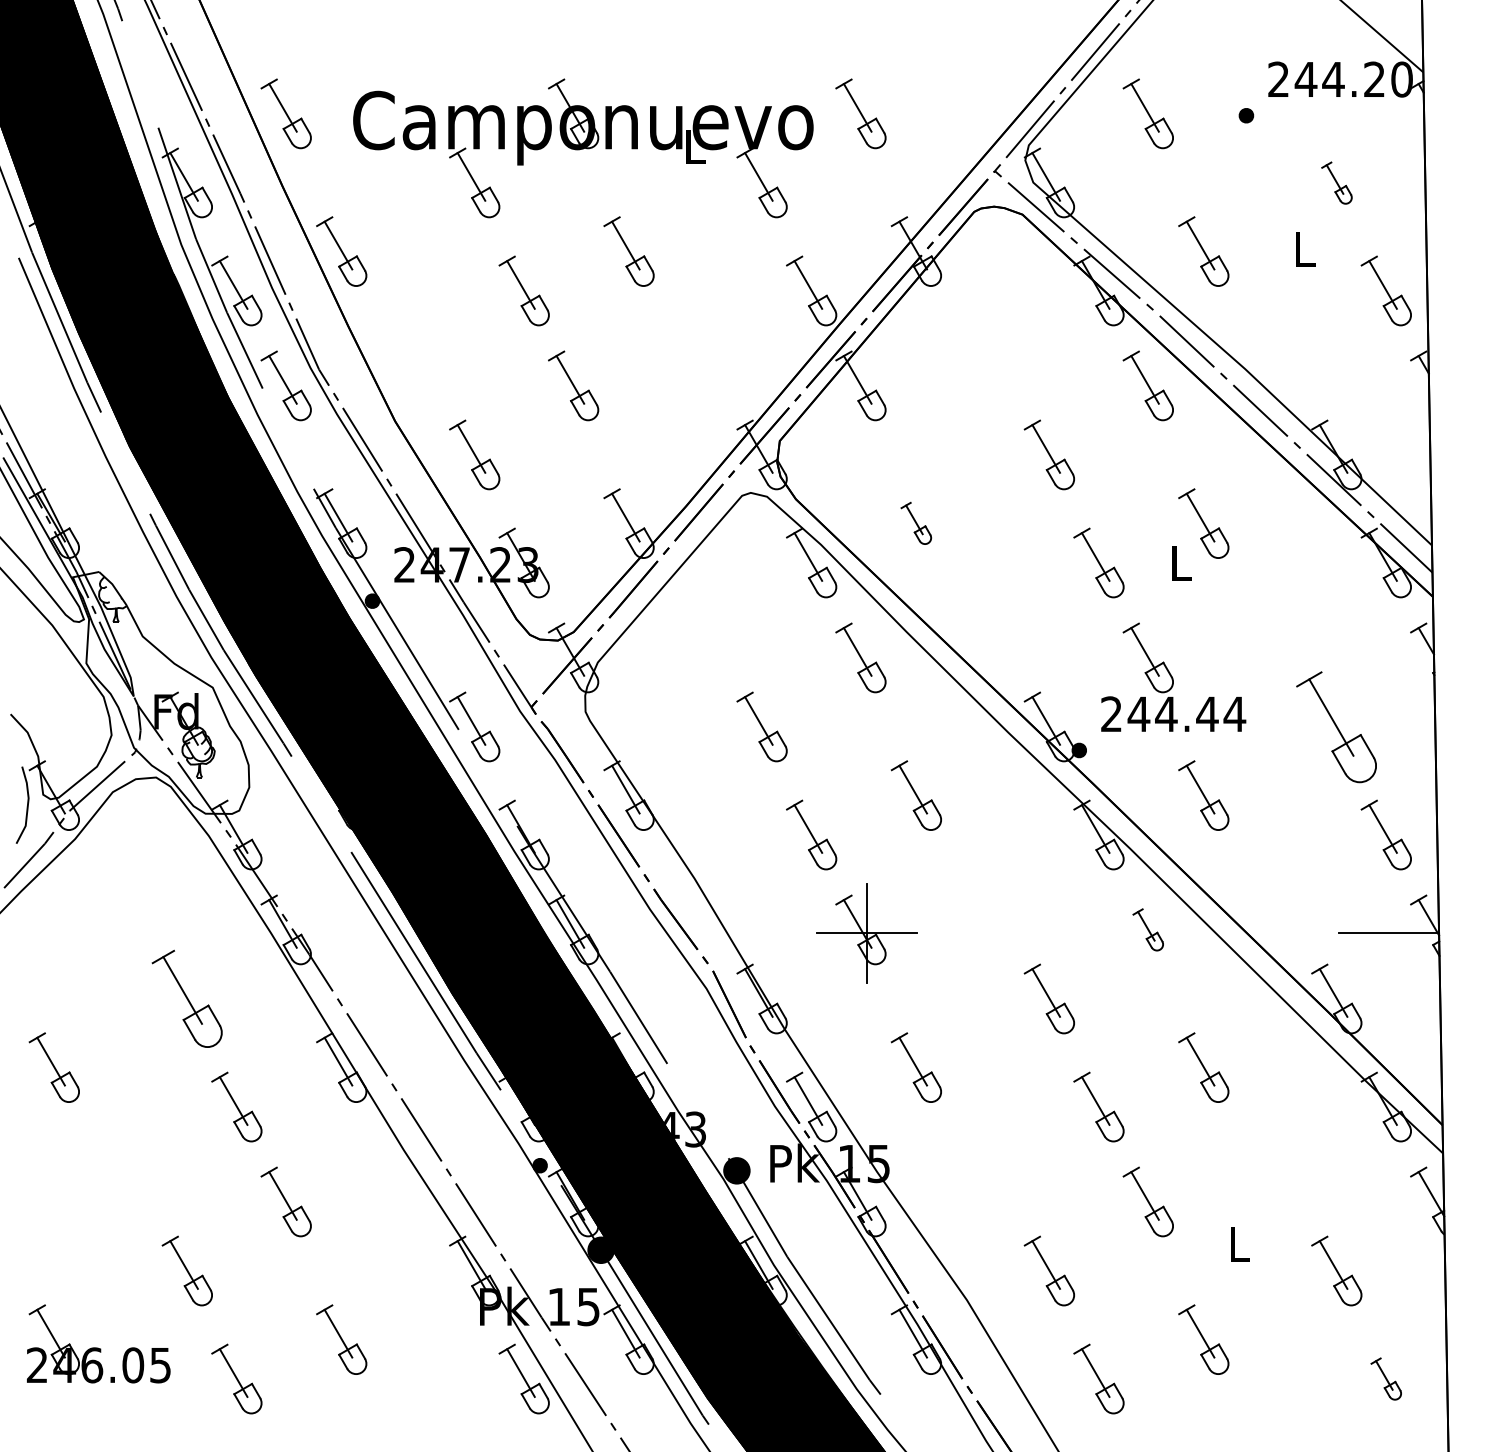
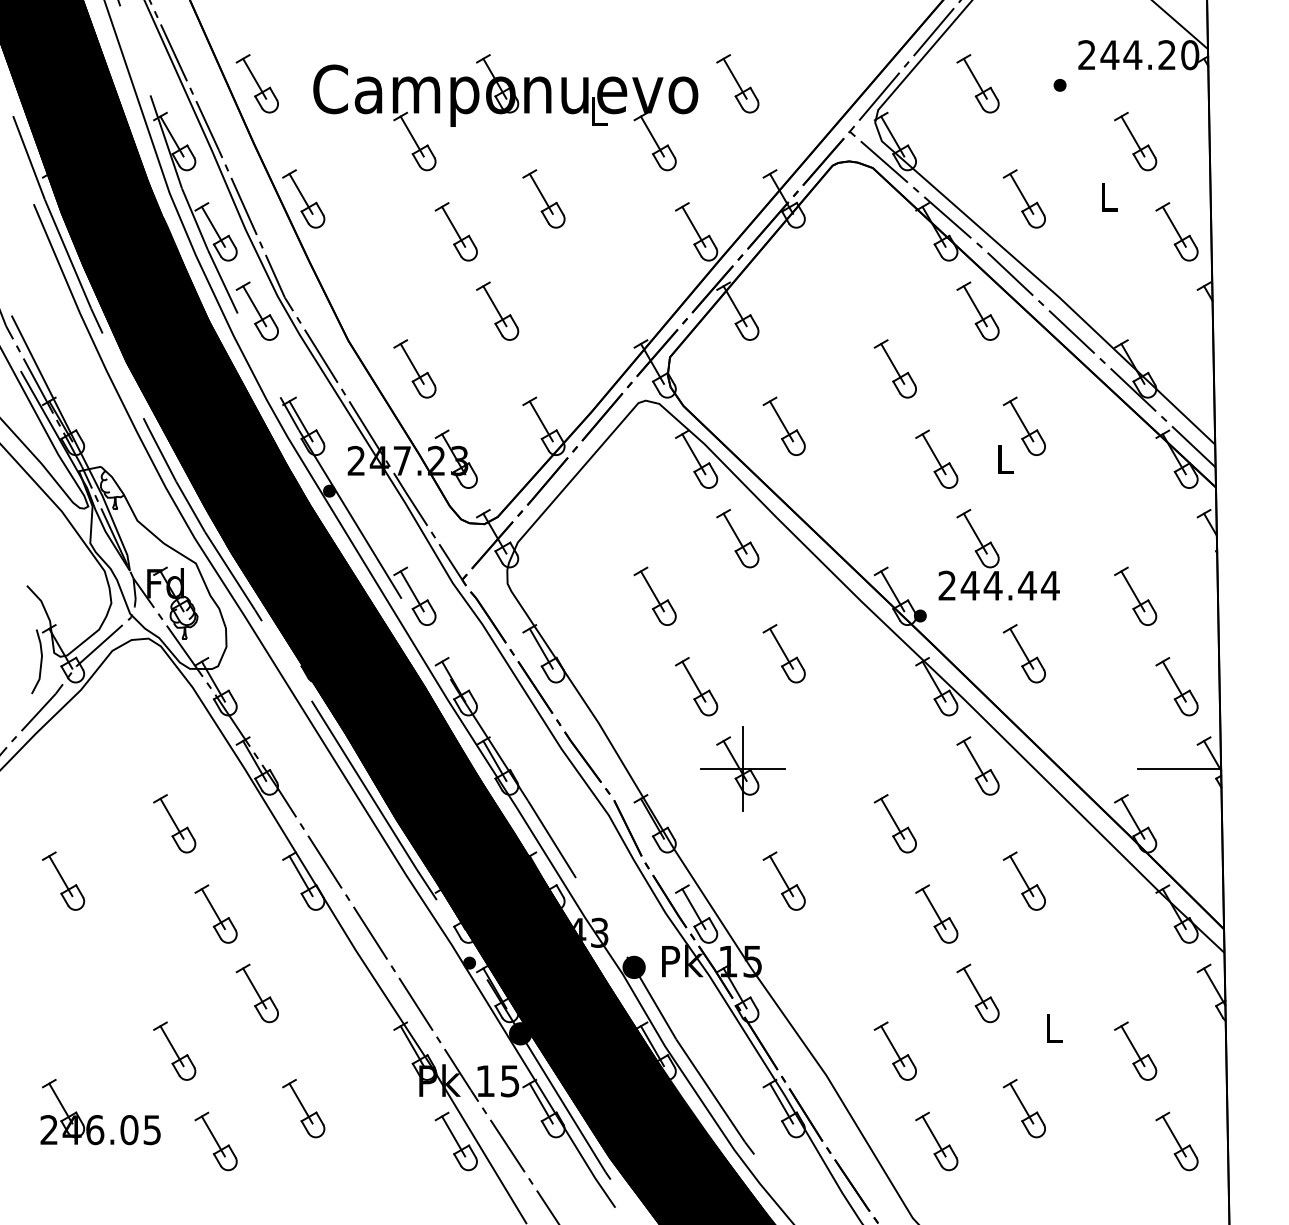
part: (1336, 182) -> (1135, 141), size x1.67
part: (915, 522) -> (783, 425), size x1.67
part: (1336, 725) -> (1135, 595), size x0.62
part: (1147, 929) -> (977, 765), size x1.67
part: (187, 998) -> (174, 823), size x0.71
part: (1385, 1379) -> (1176, 1141), size x1.67

